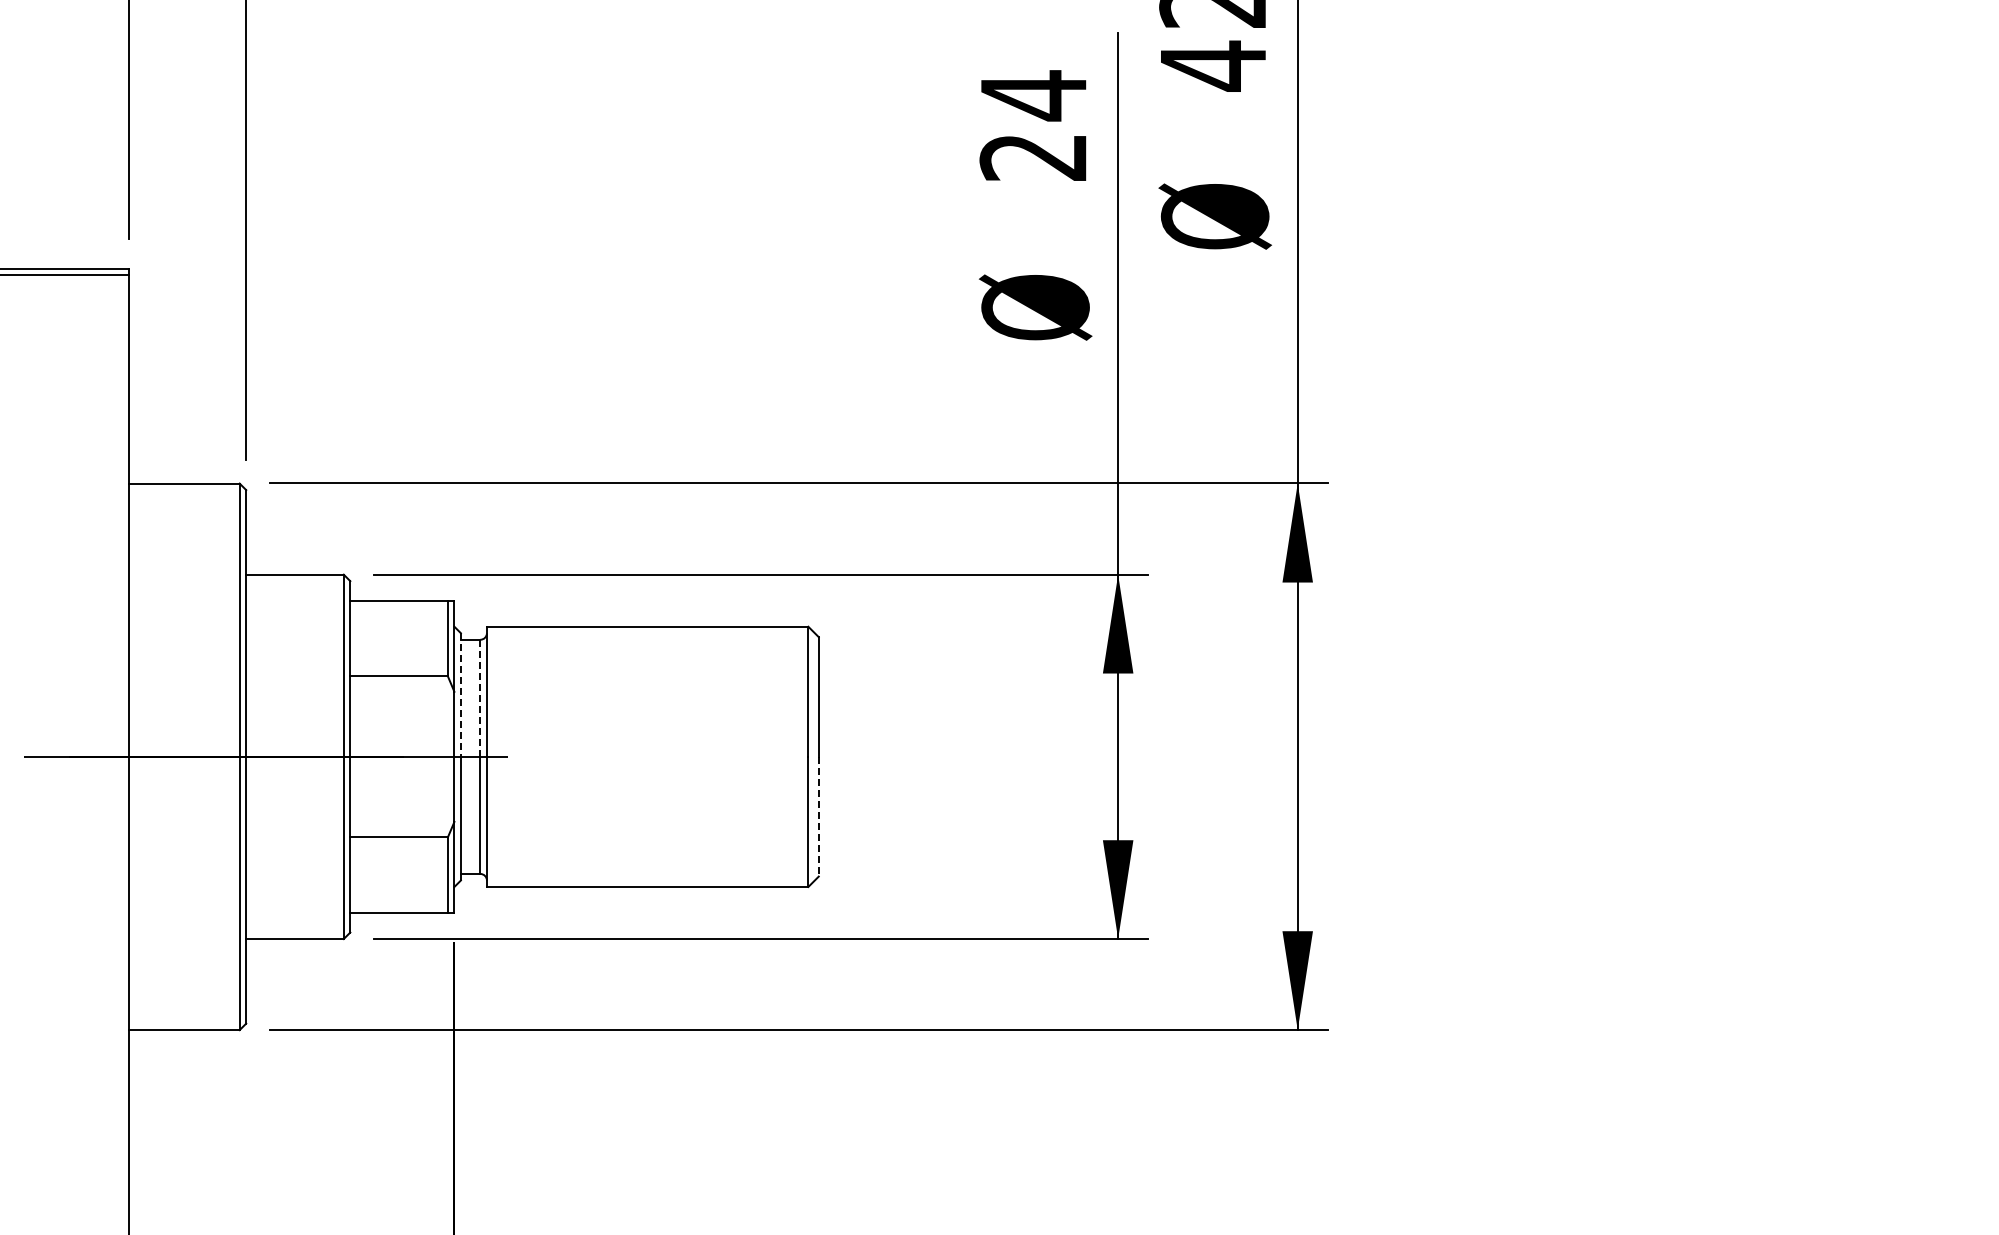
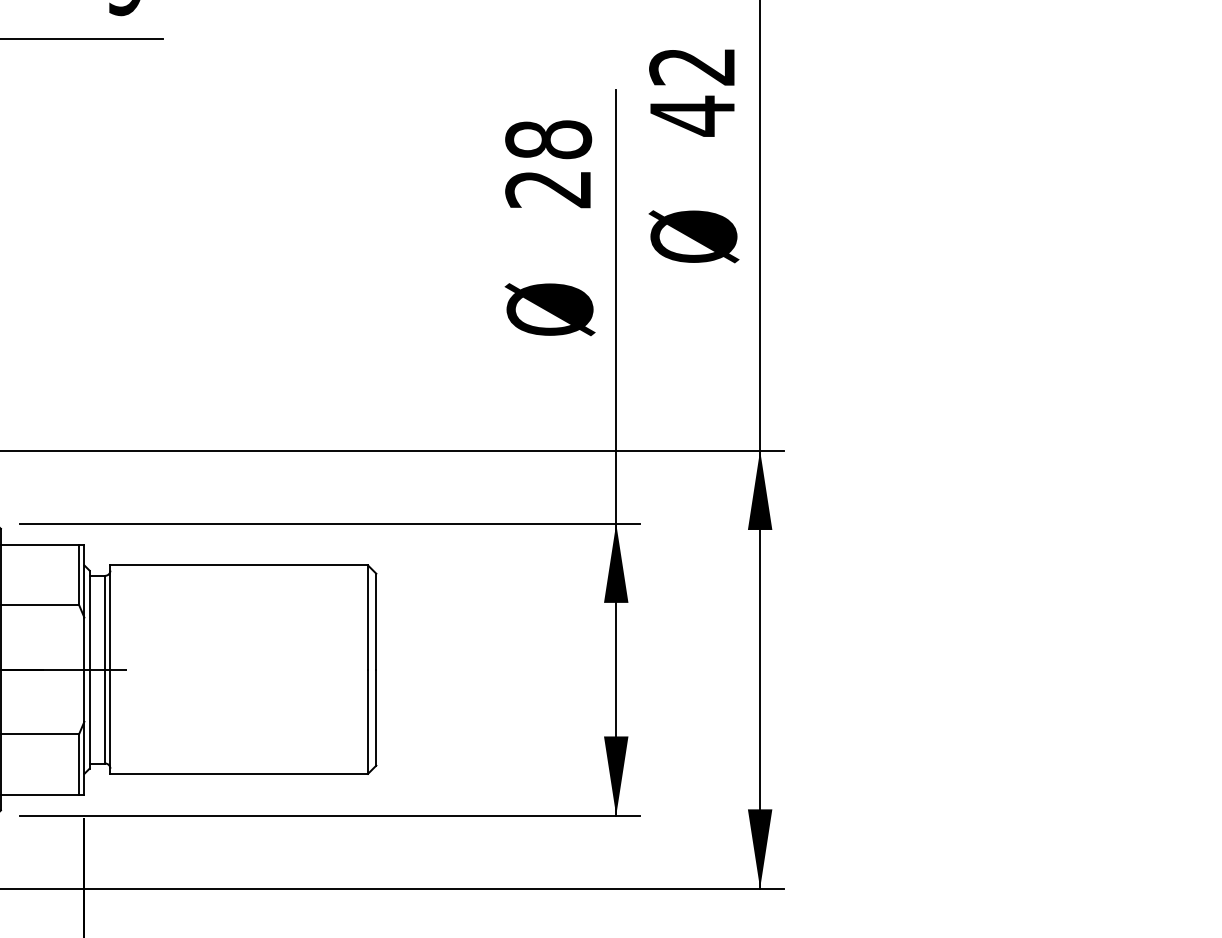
text: (1033, 95) -> (548, 139), 24 -> 28
line: (460, 695) -> (89, 620), dashed -> solid
line: (480, 698) -> (105, 622), dashed -> solid
line: (818, 816) -> (376, 717), dashed -> solid

